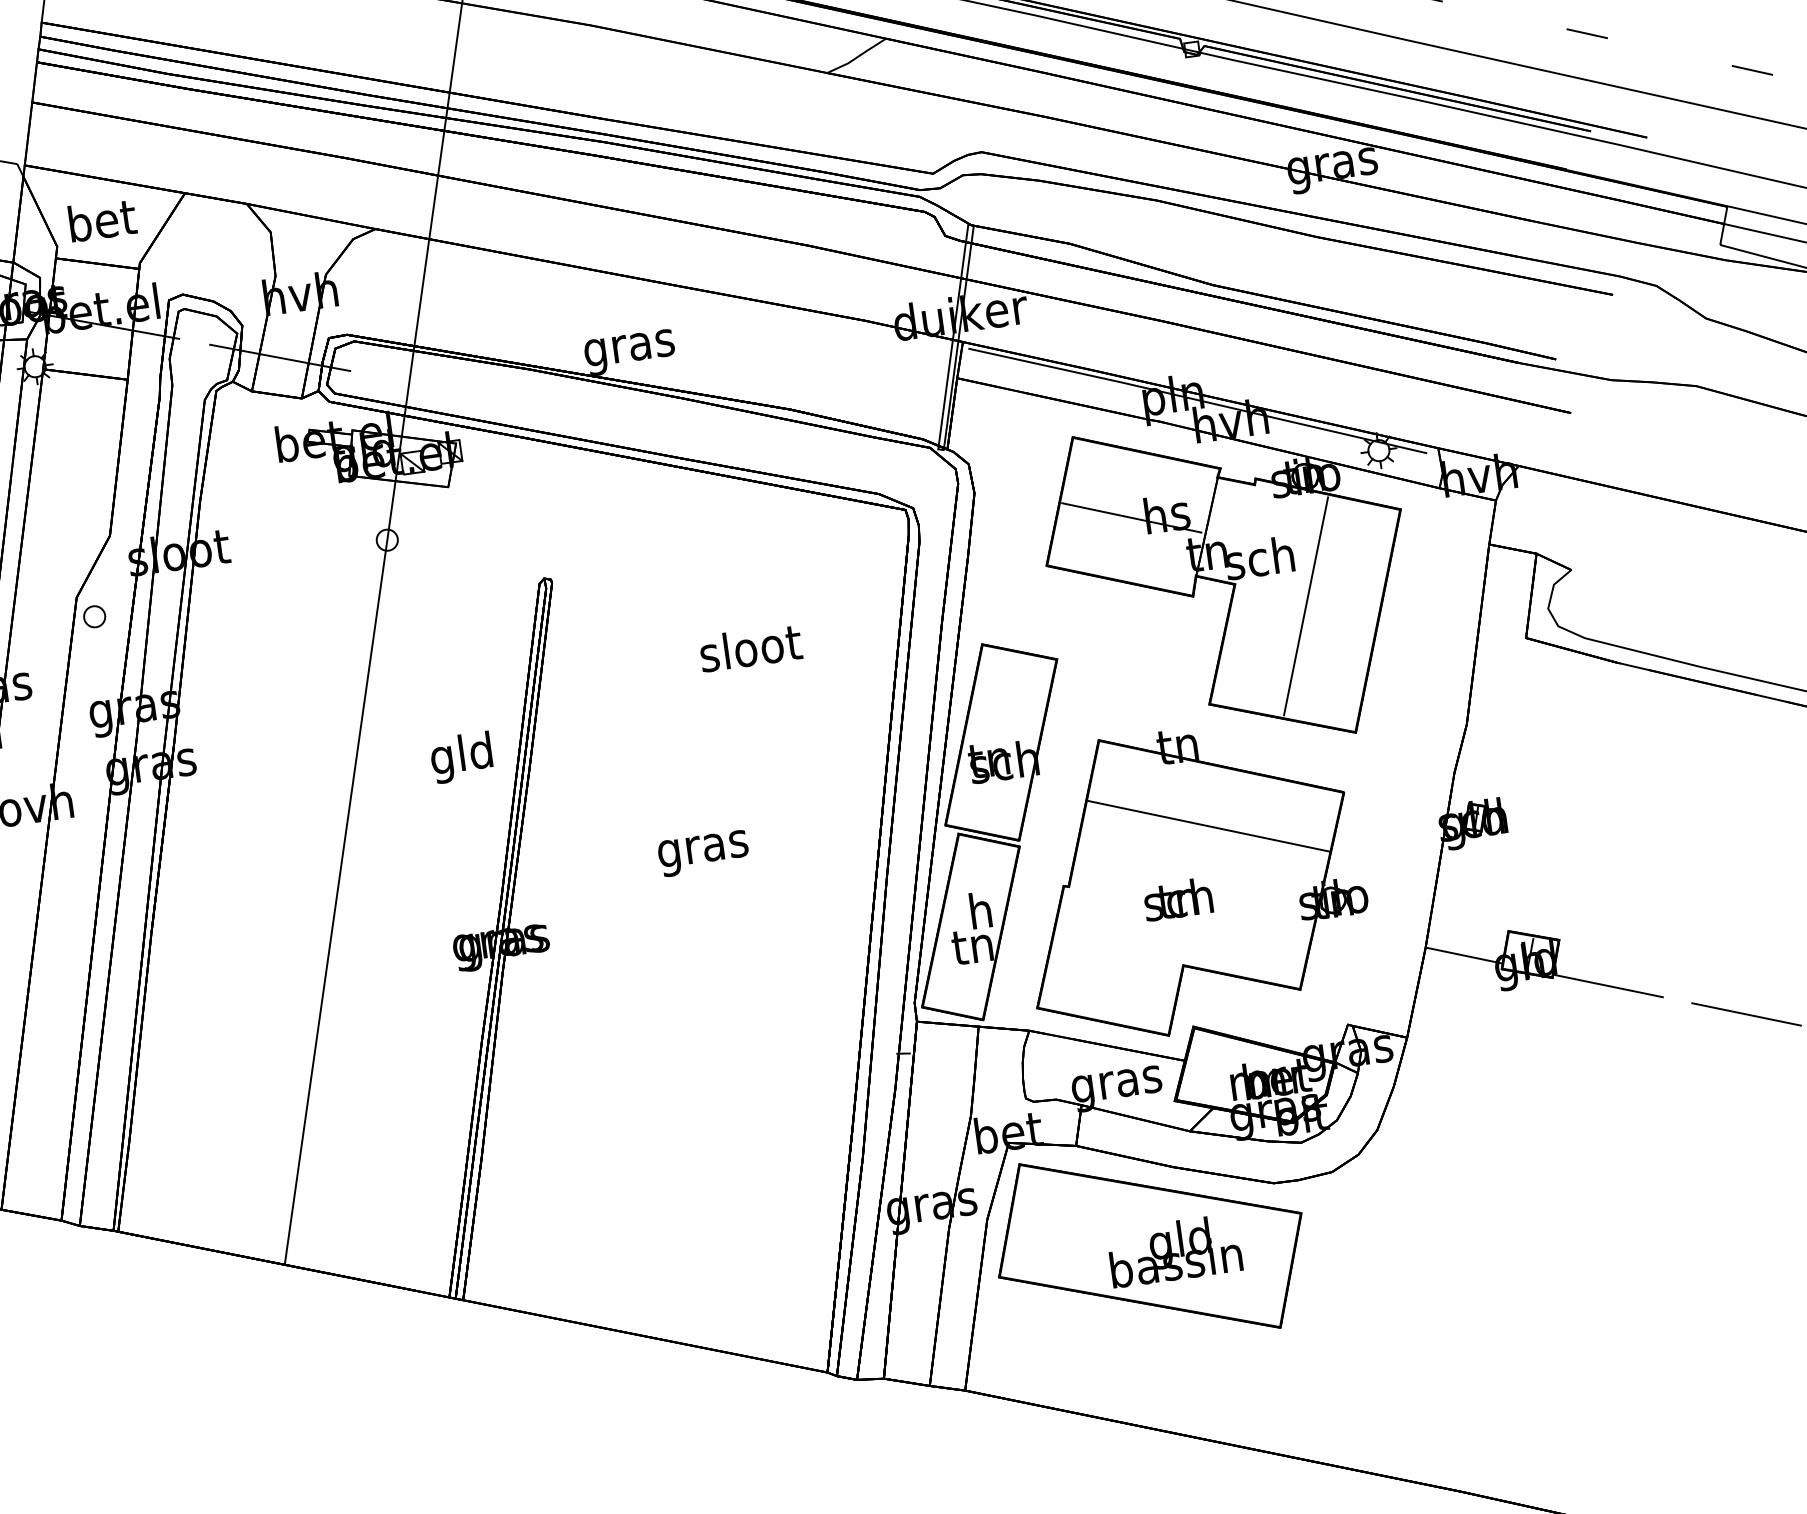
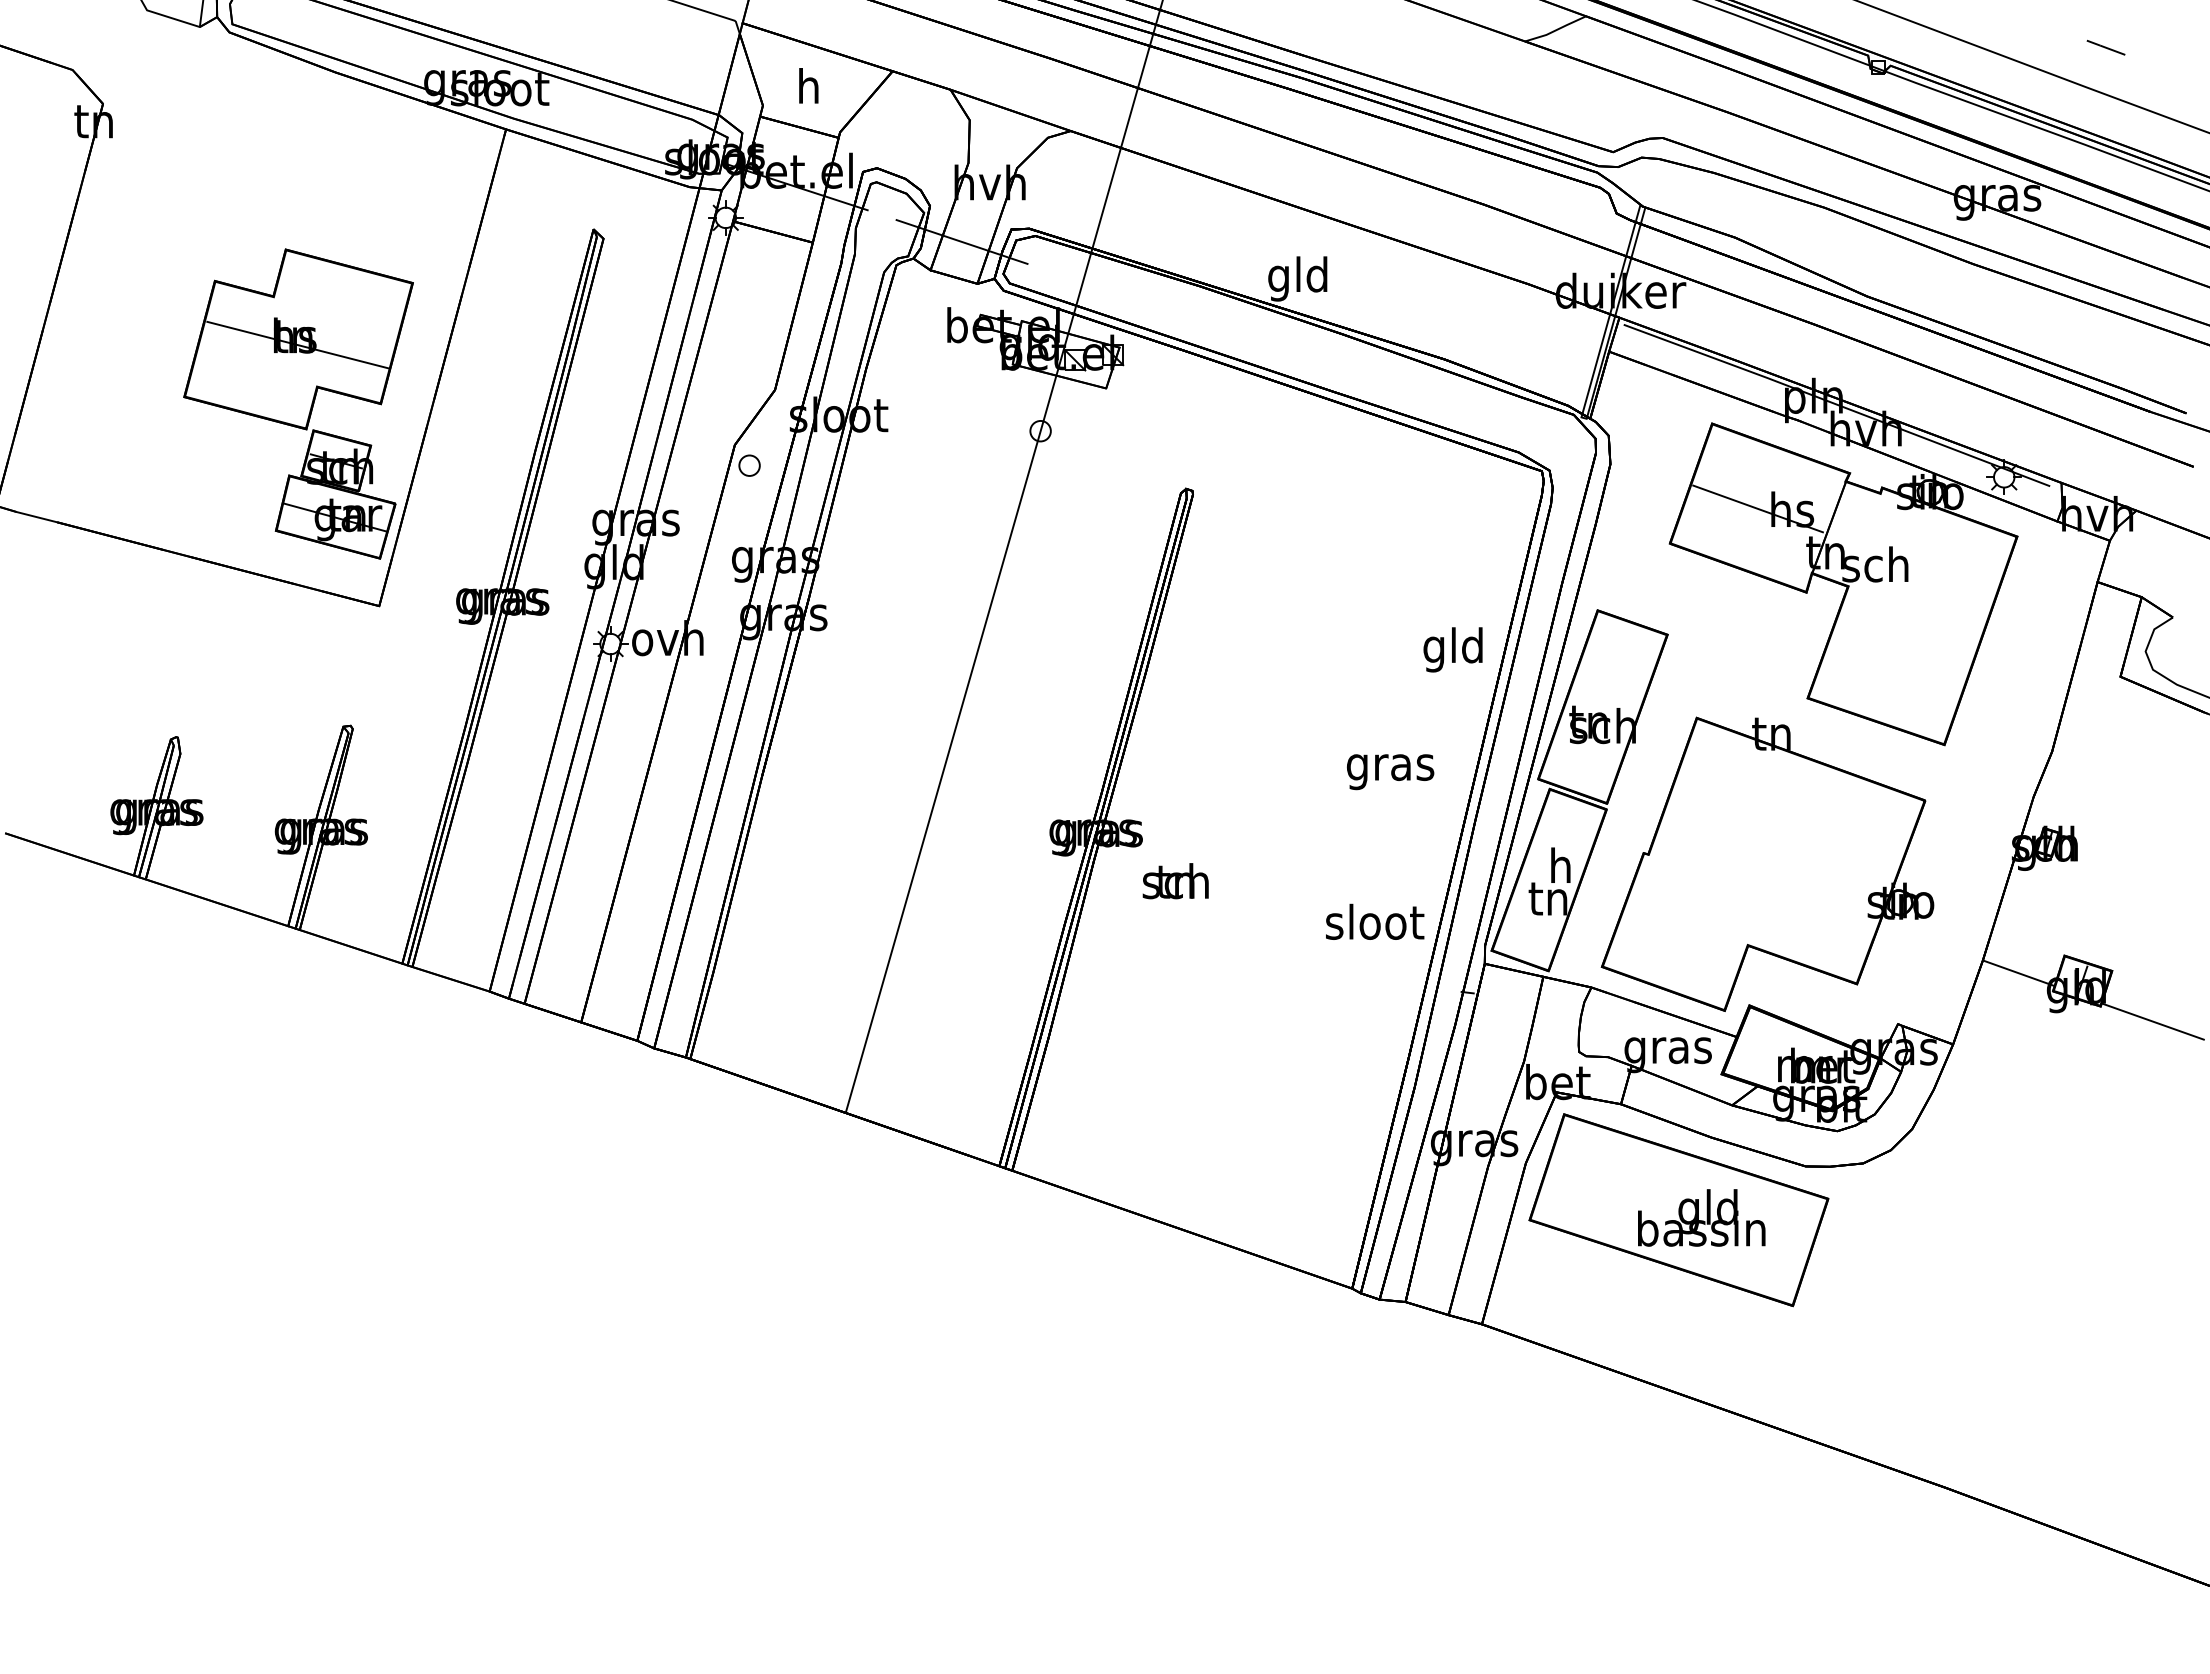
text: (103, 220) -> (810, 86), bet -> h
text: (629, 347) -> (1298, 278), gras -> gld
line: (1305, 605) -> (1913, 616), removed
text: (751, 647) -> (1375, 921), moved
text: (461, 757) -> (1452, 649), moved
line: (1208, 825) -> (1790, 814), removed
text: (703, 854) -> (1390, 772), moved
text: (1177, 899) -> (1175, 881), moved

